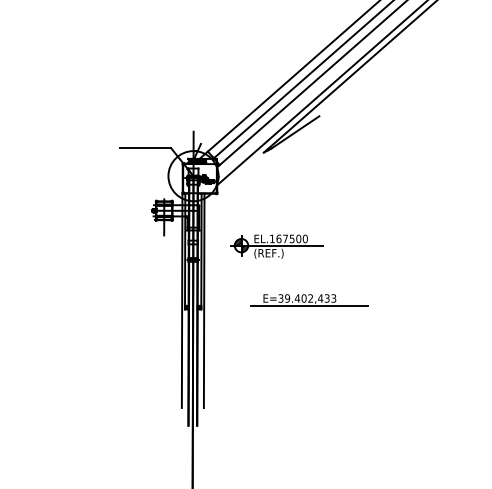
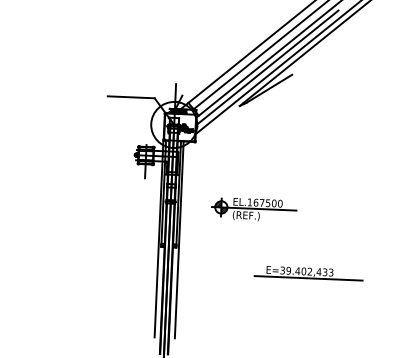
line: (291, 109) -> (266, 67), added
part: (276, 246) -> (253, 209), moved
part: (309, 300) -> (308, 273), moved

